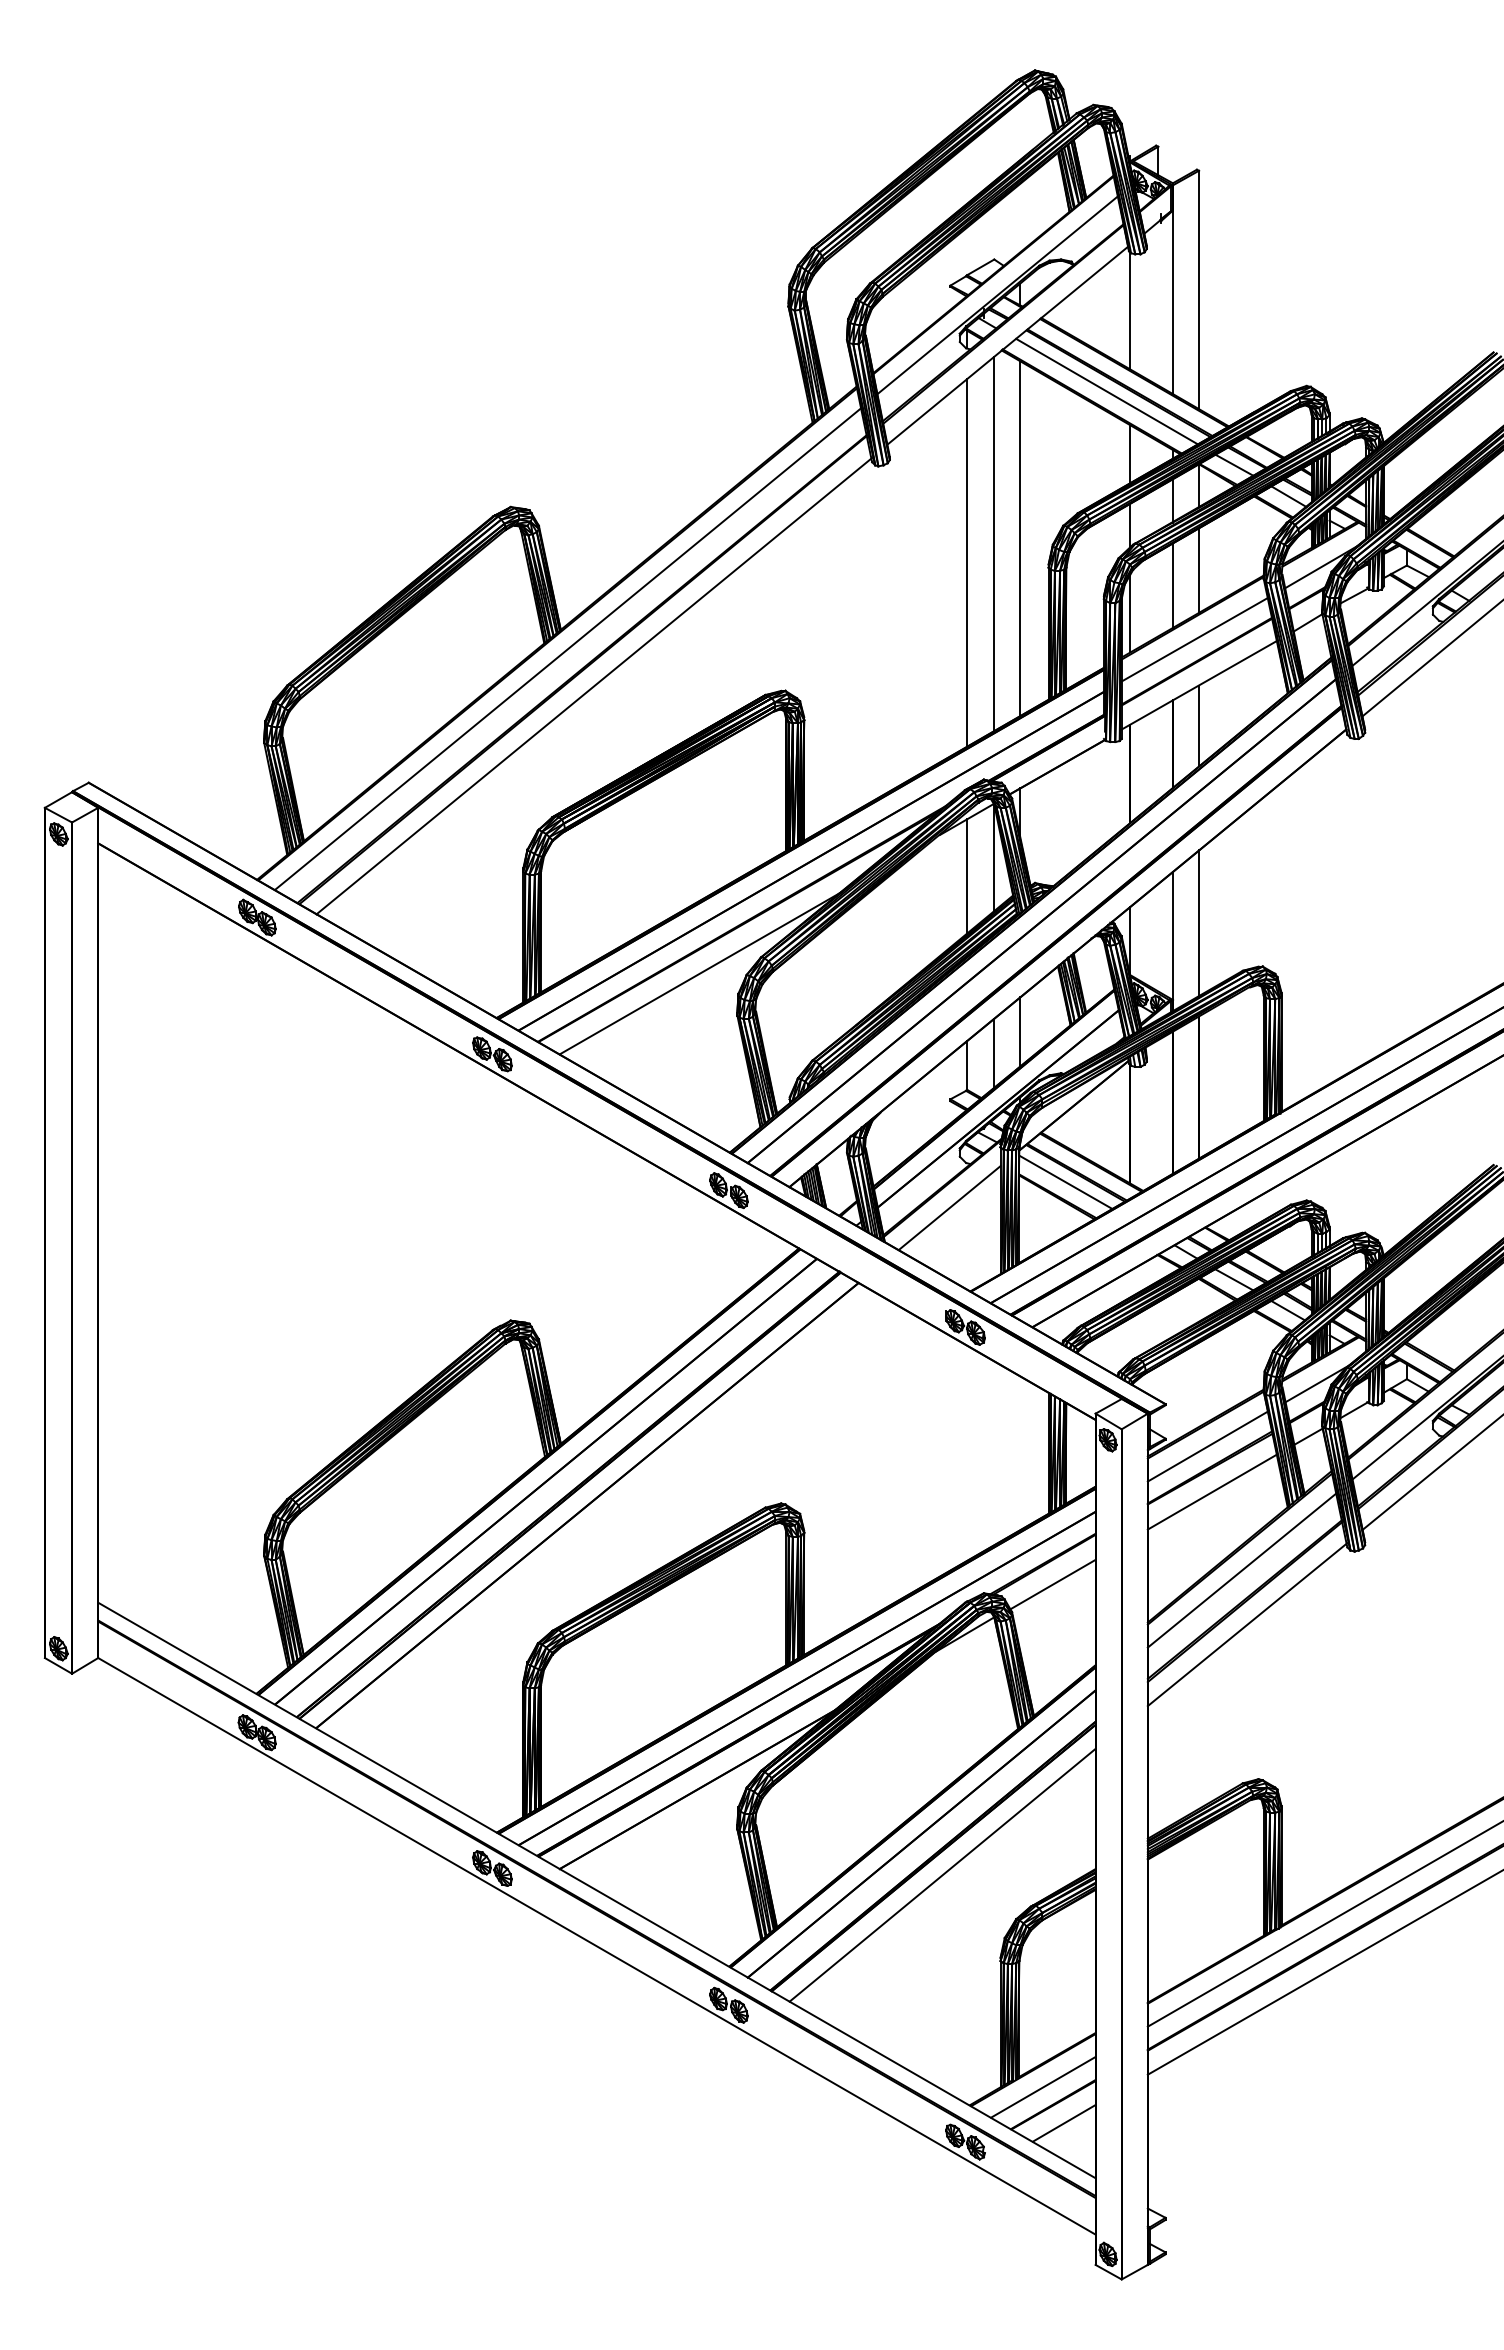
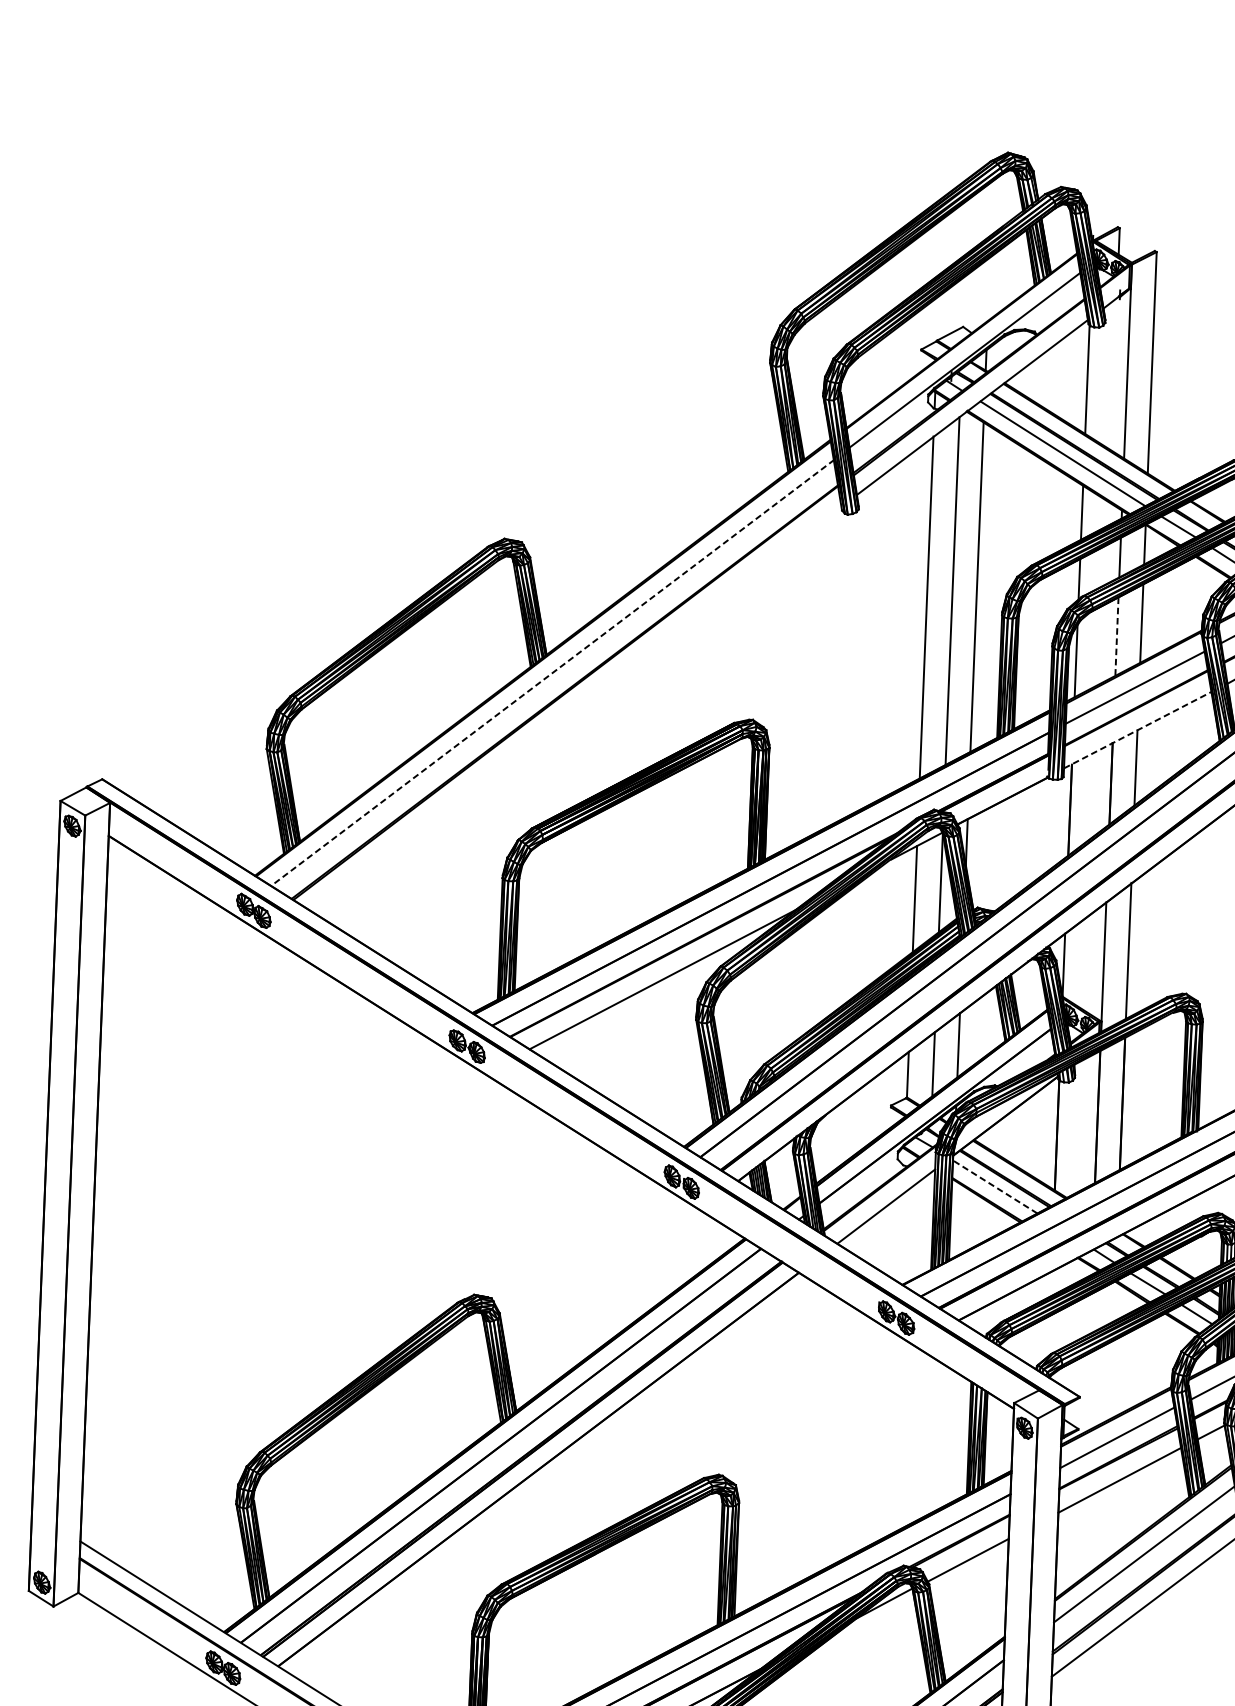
line: (1172, 586) -> (1116, 637), solid -> dashed
line: (568, 648) -> (553, 672), solid -> dashed
line: (594, 685) -> (575, 707), removed
line: (1199, 685) -> (1137, 730), solid -> dashed
line: (1065, 1182) -> (994, 1187), solid -> dashed

